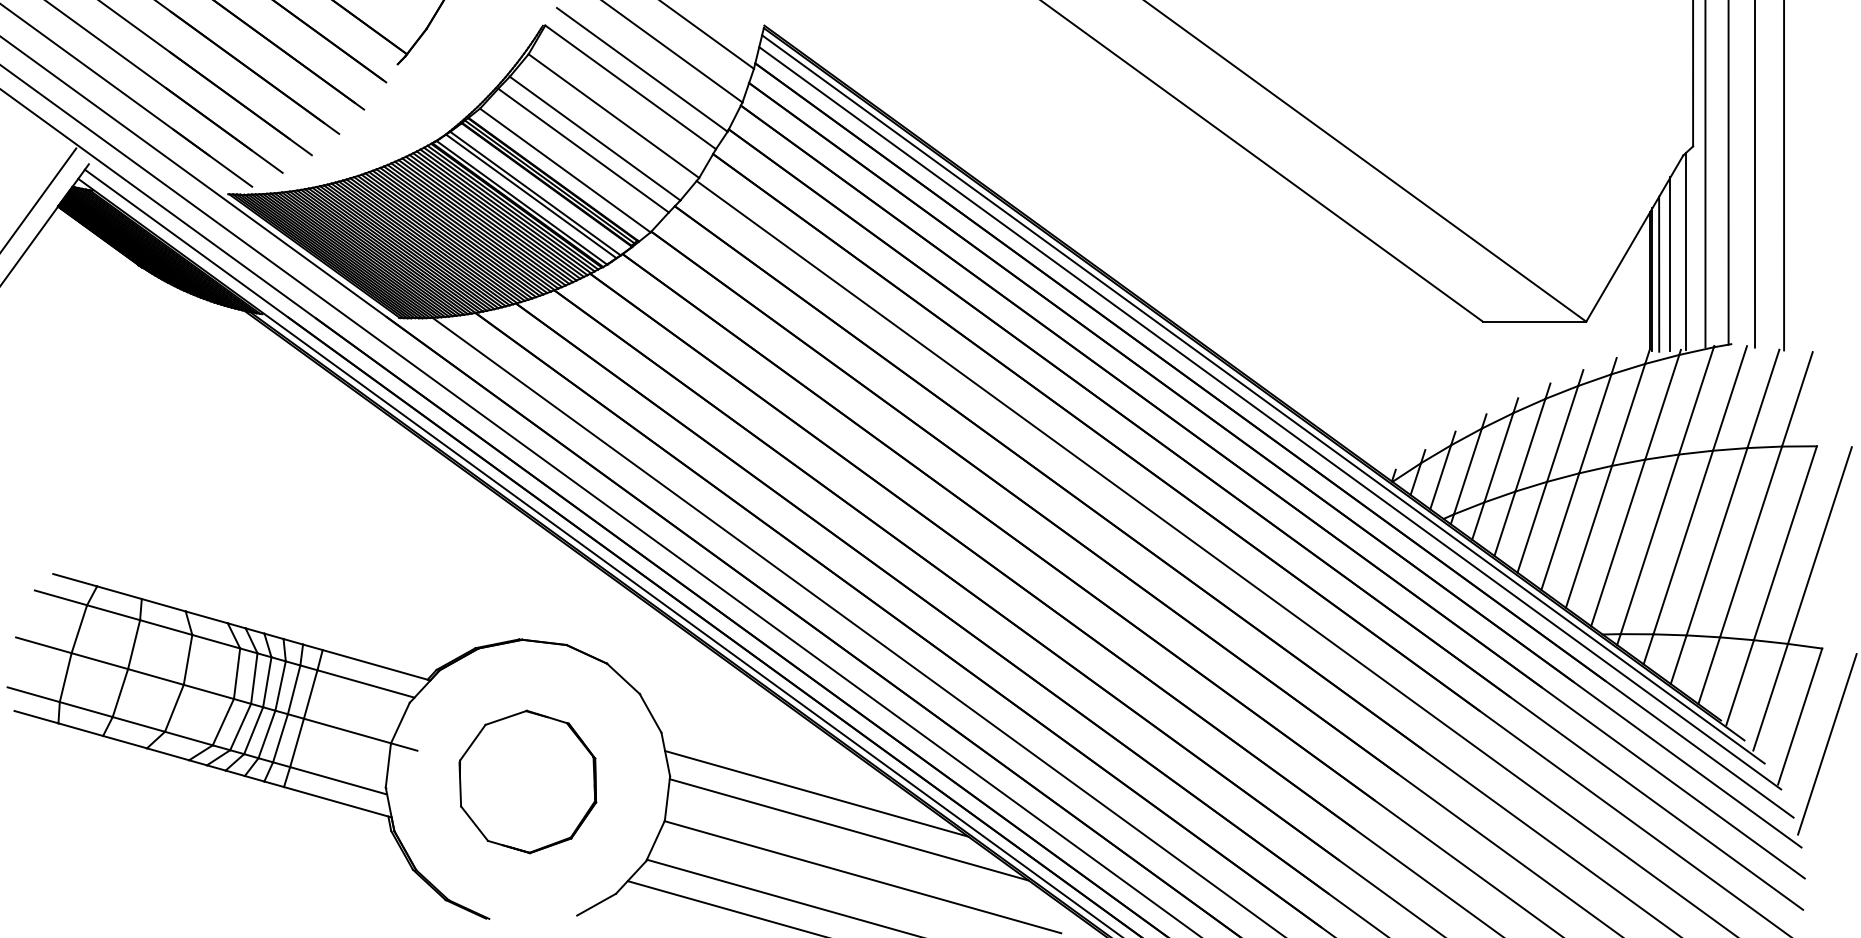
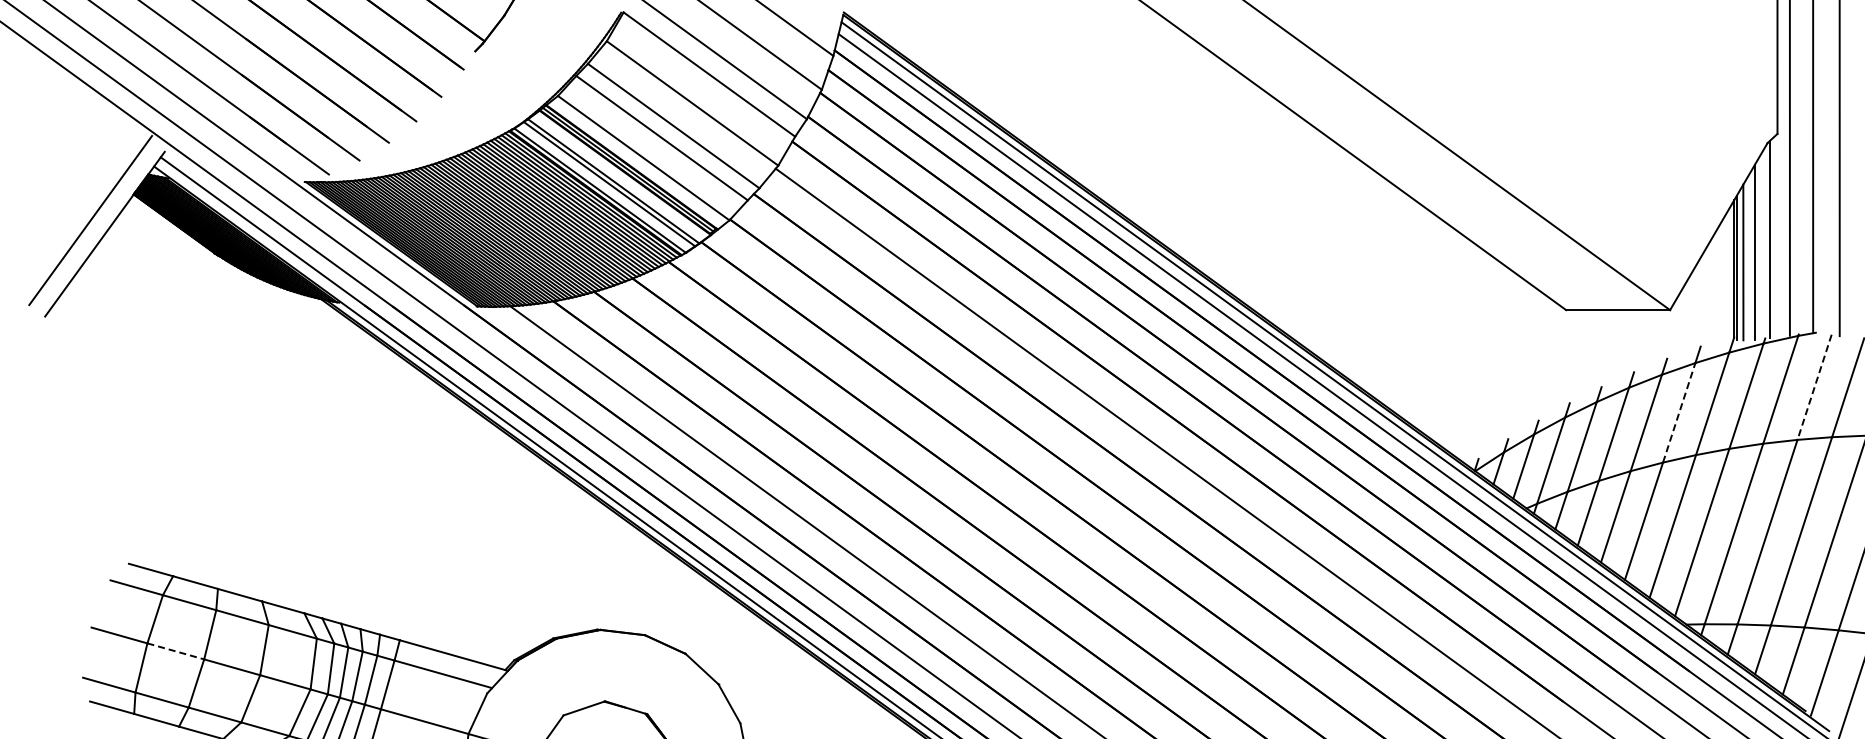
line: (1730, 398) -> (1815, 387), solid -> dashed
line: (1595, 423) -> (1679, 412), solid -> dashed
line: (100, 661) -> (176, 651), solid -> dashed

